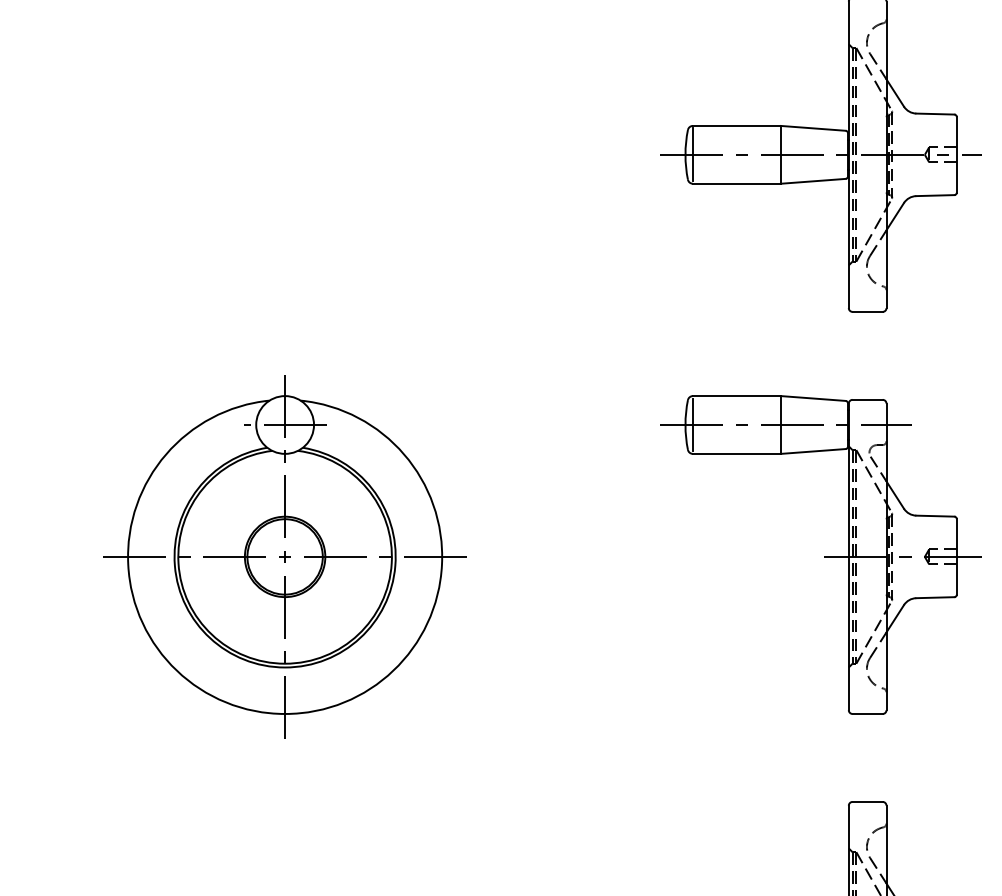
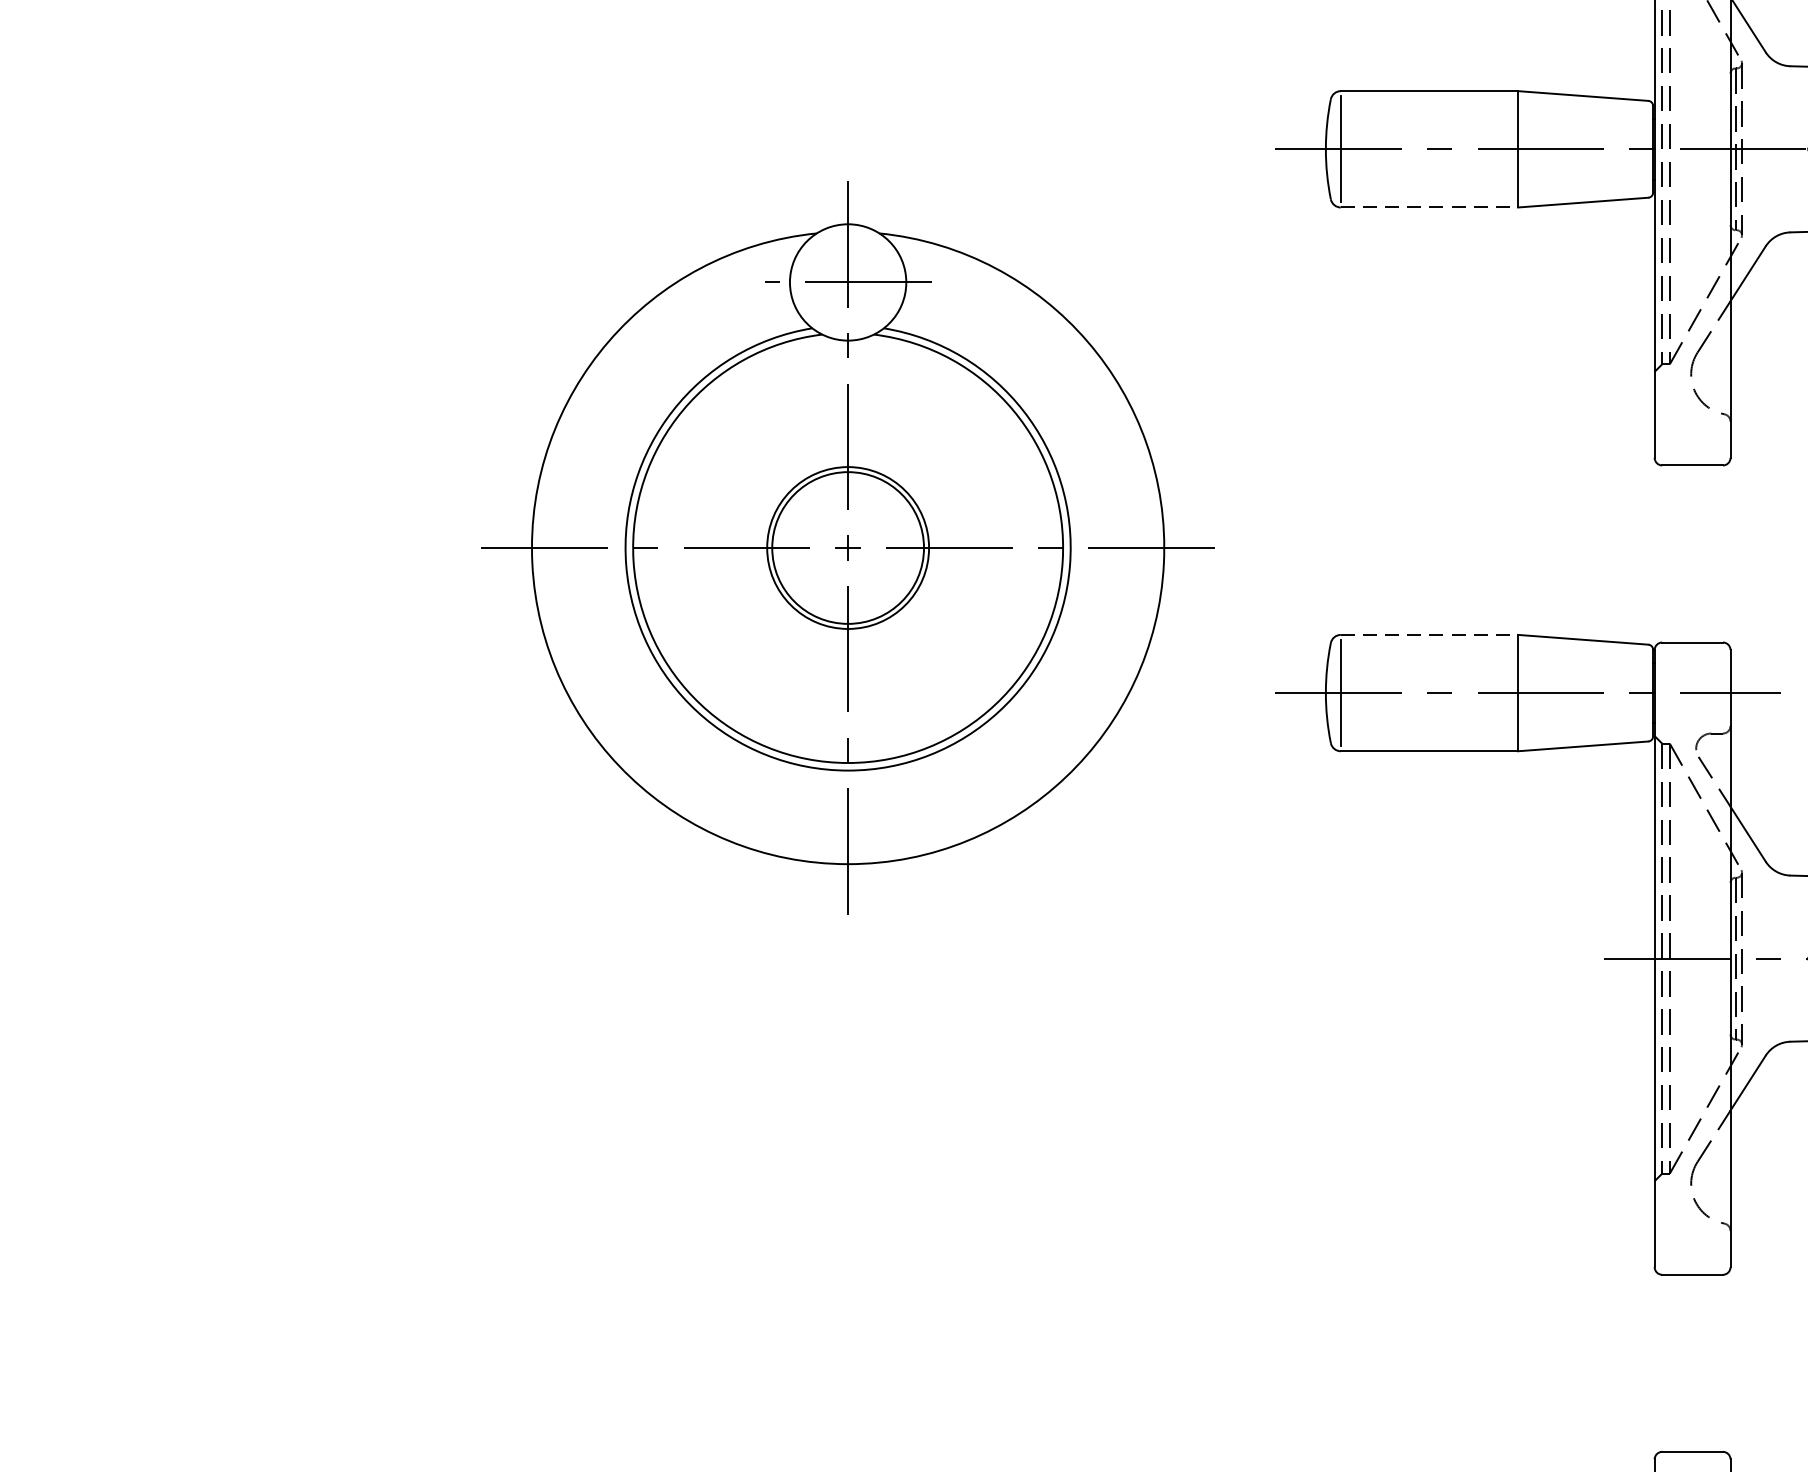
line: (737, 183) -> (1430, 206), solid -> dashed
line: (737, 396) -> (1430, 635), solid -> dashed
part: (284, 556) -> (846, 547), moved

